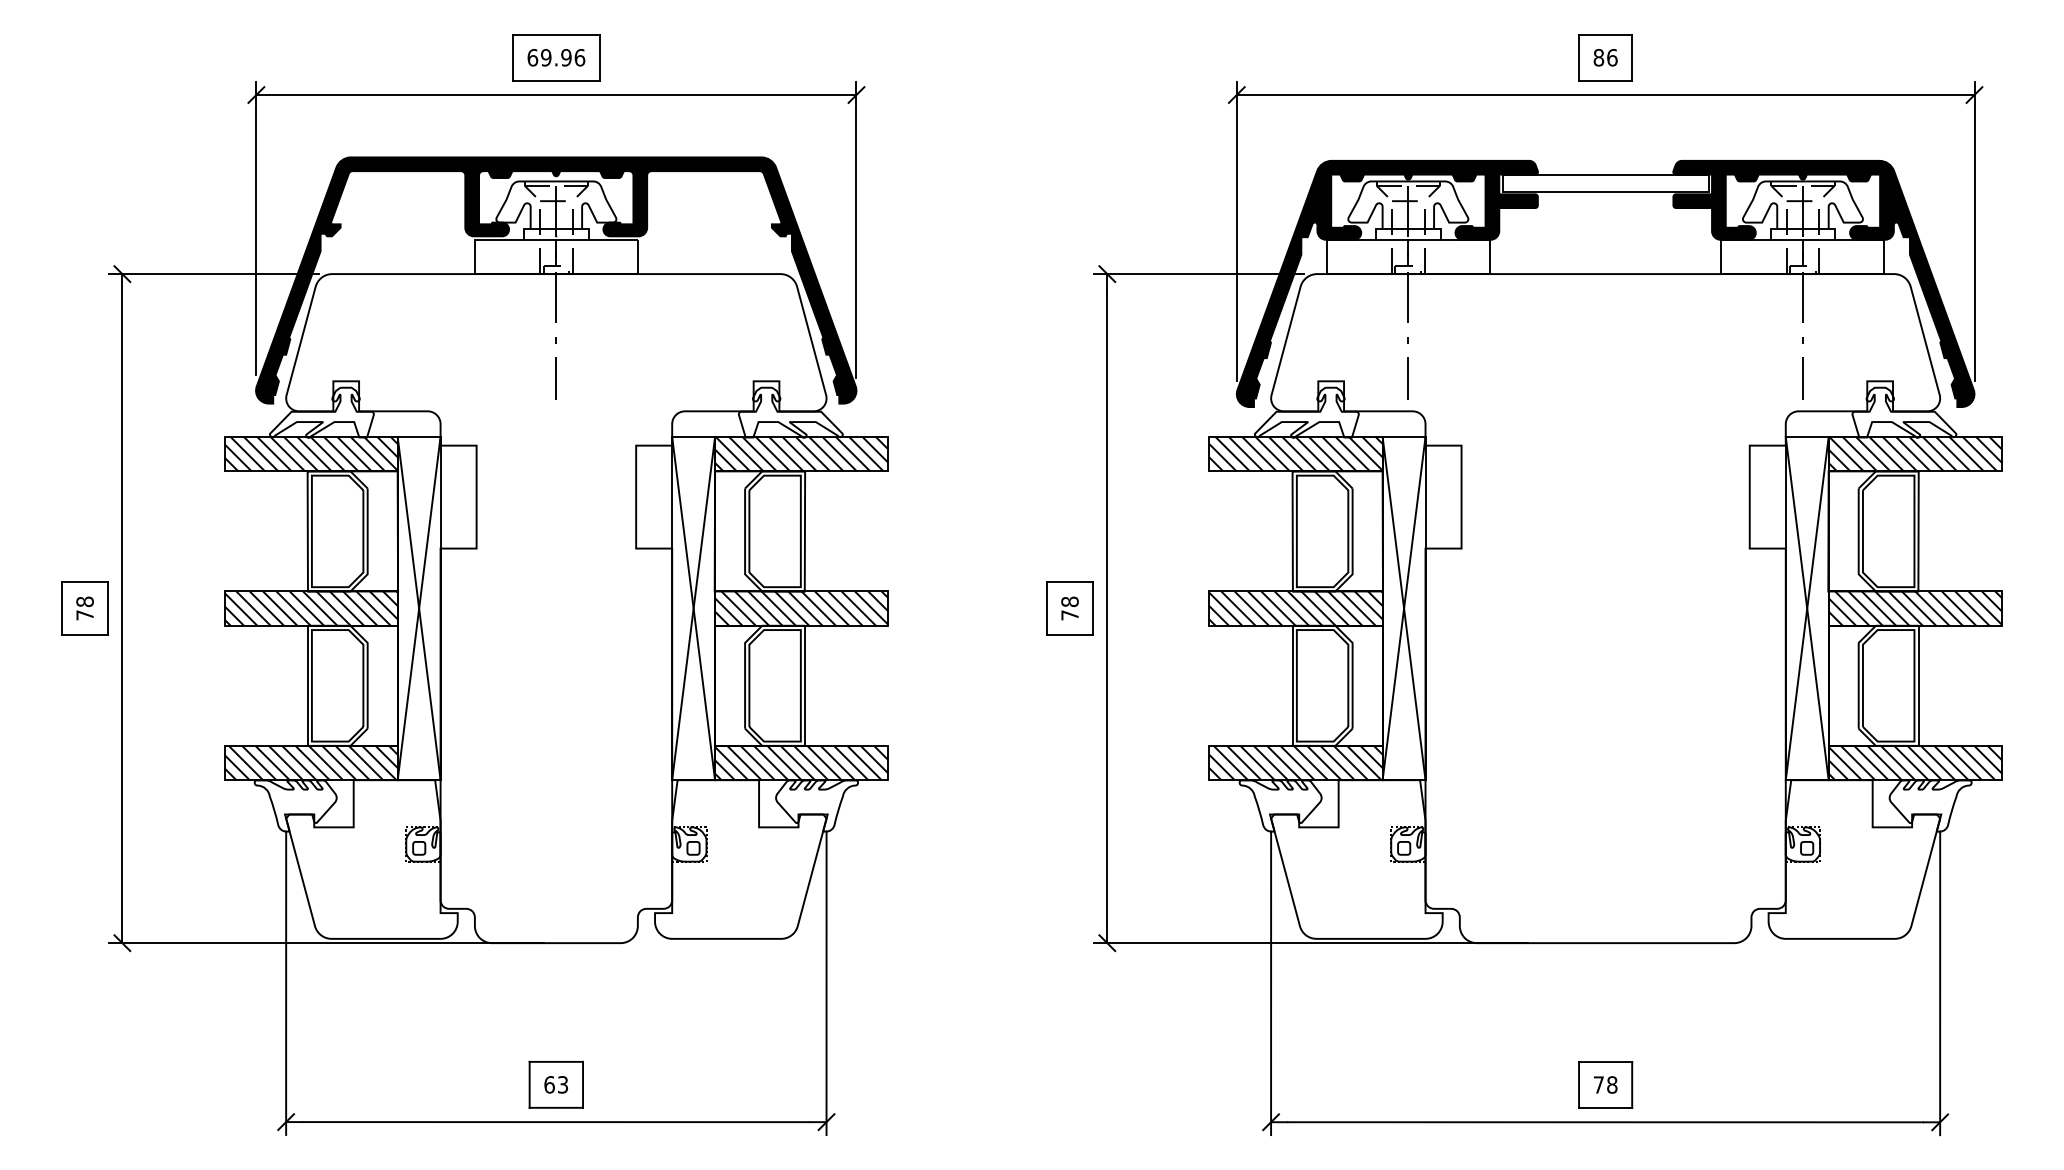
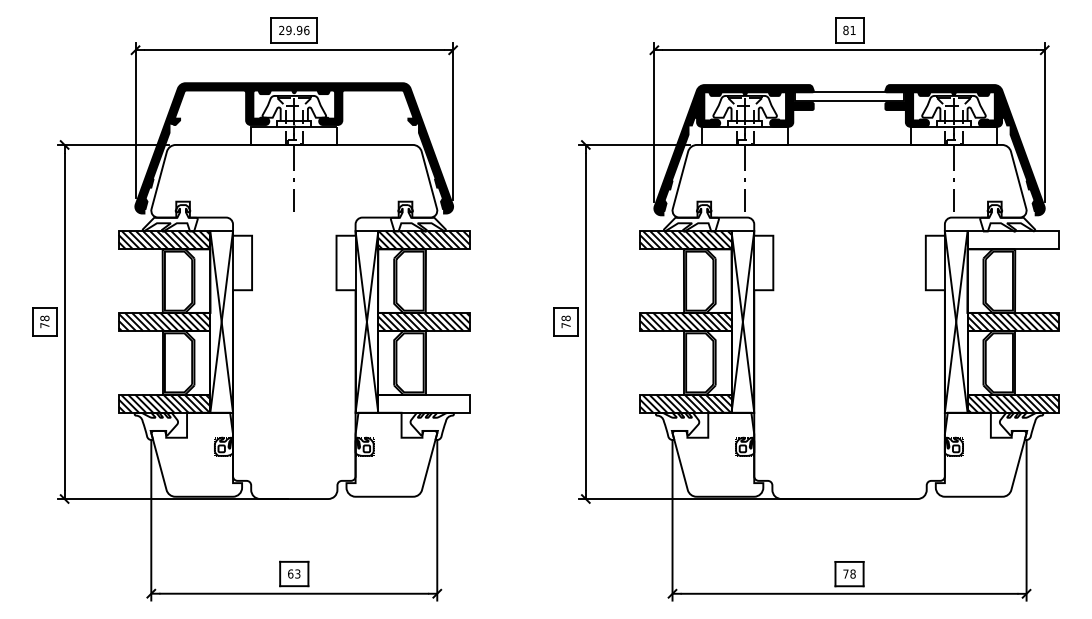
text: (532, 55) -> (281, 29), 69.96 -> 29.96
text: (1611, 57) -> (852, 30), 86 -> 81
hatch: (1915, 454) -> (1013, 240), removed
hatch: (800, 762) -> (423, 403), removed

